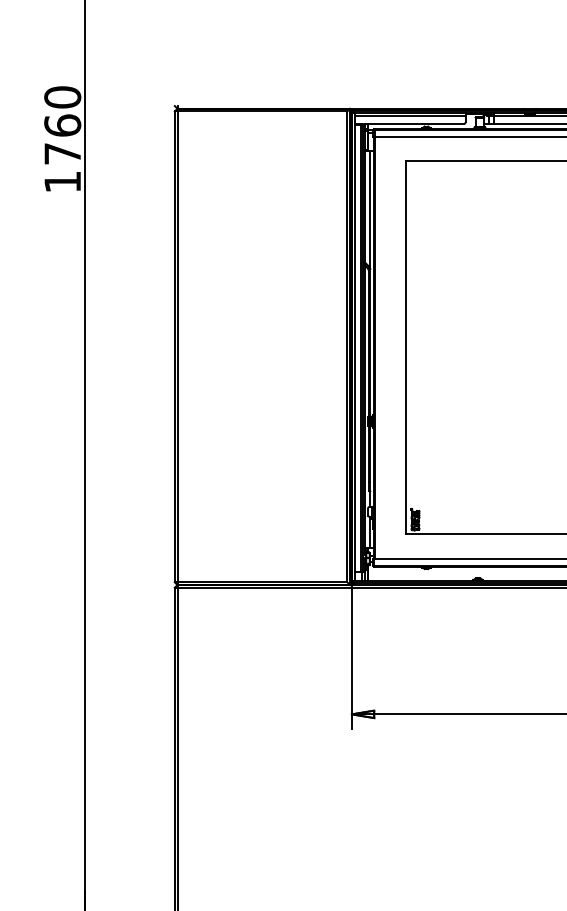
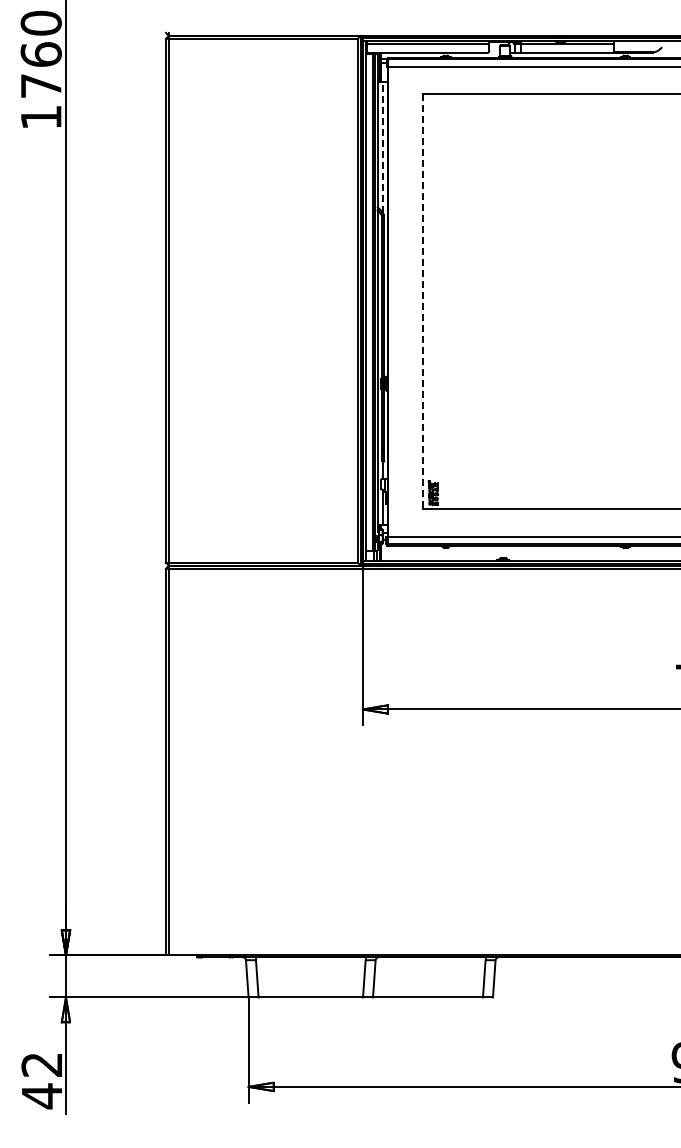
line: (370, 209) -> (383, 147), solid -> dashed
line: (405, 348) -> (422, 302), solid -> dashed

